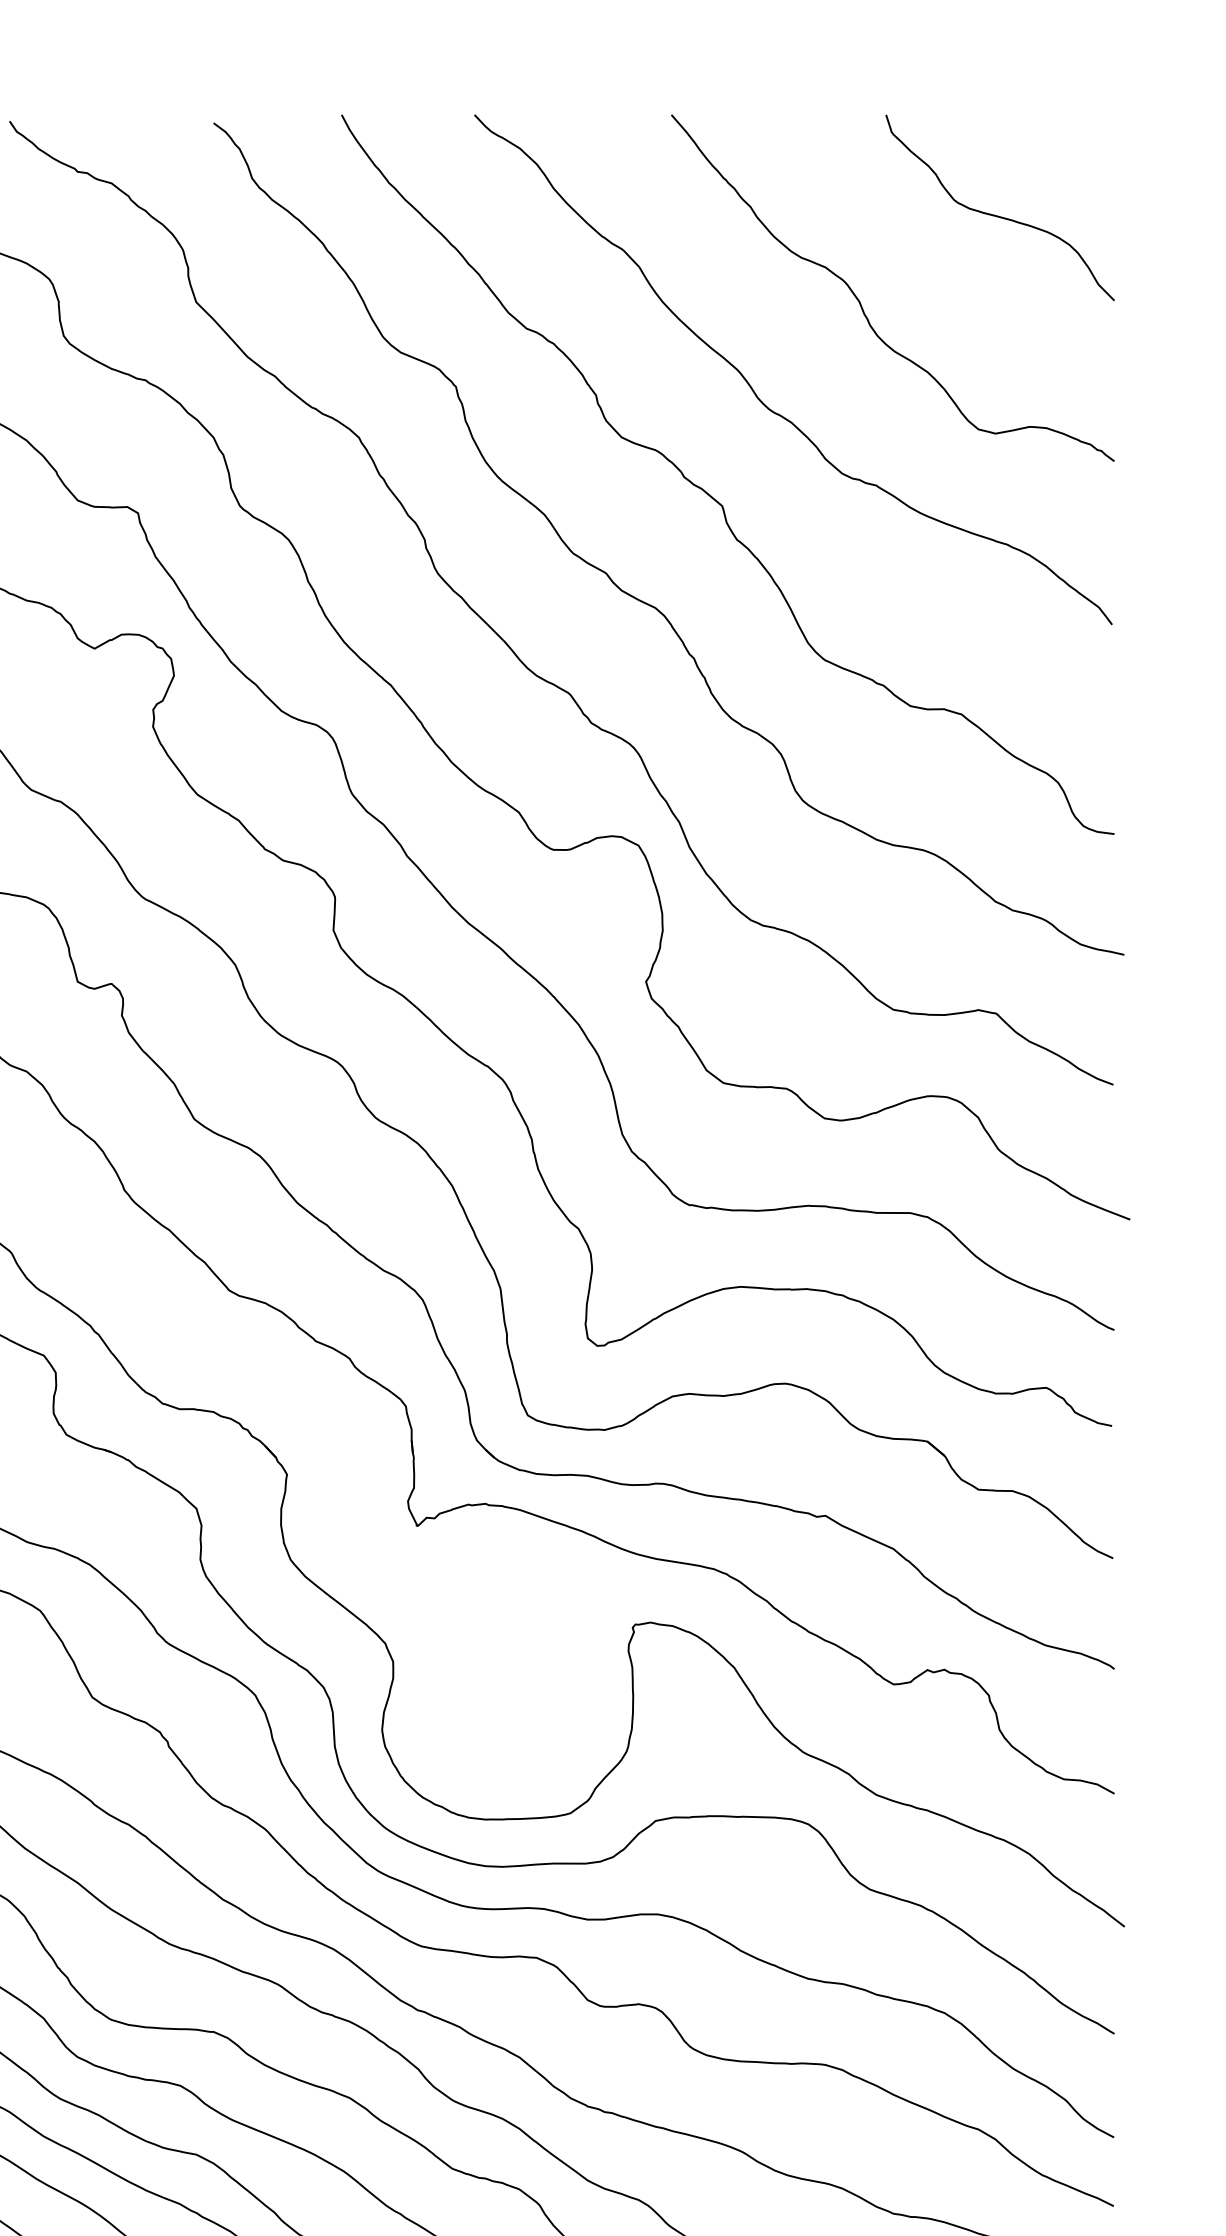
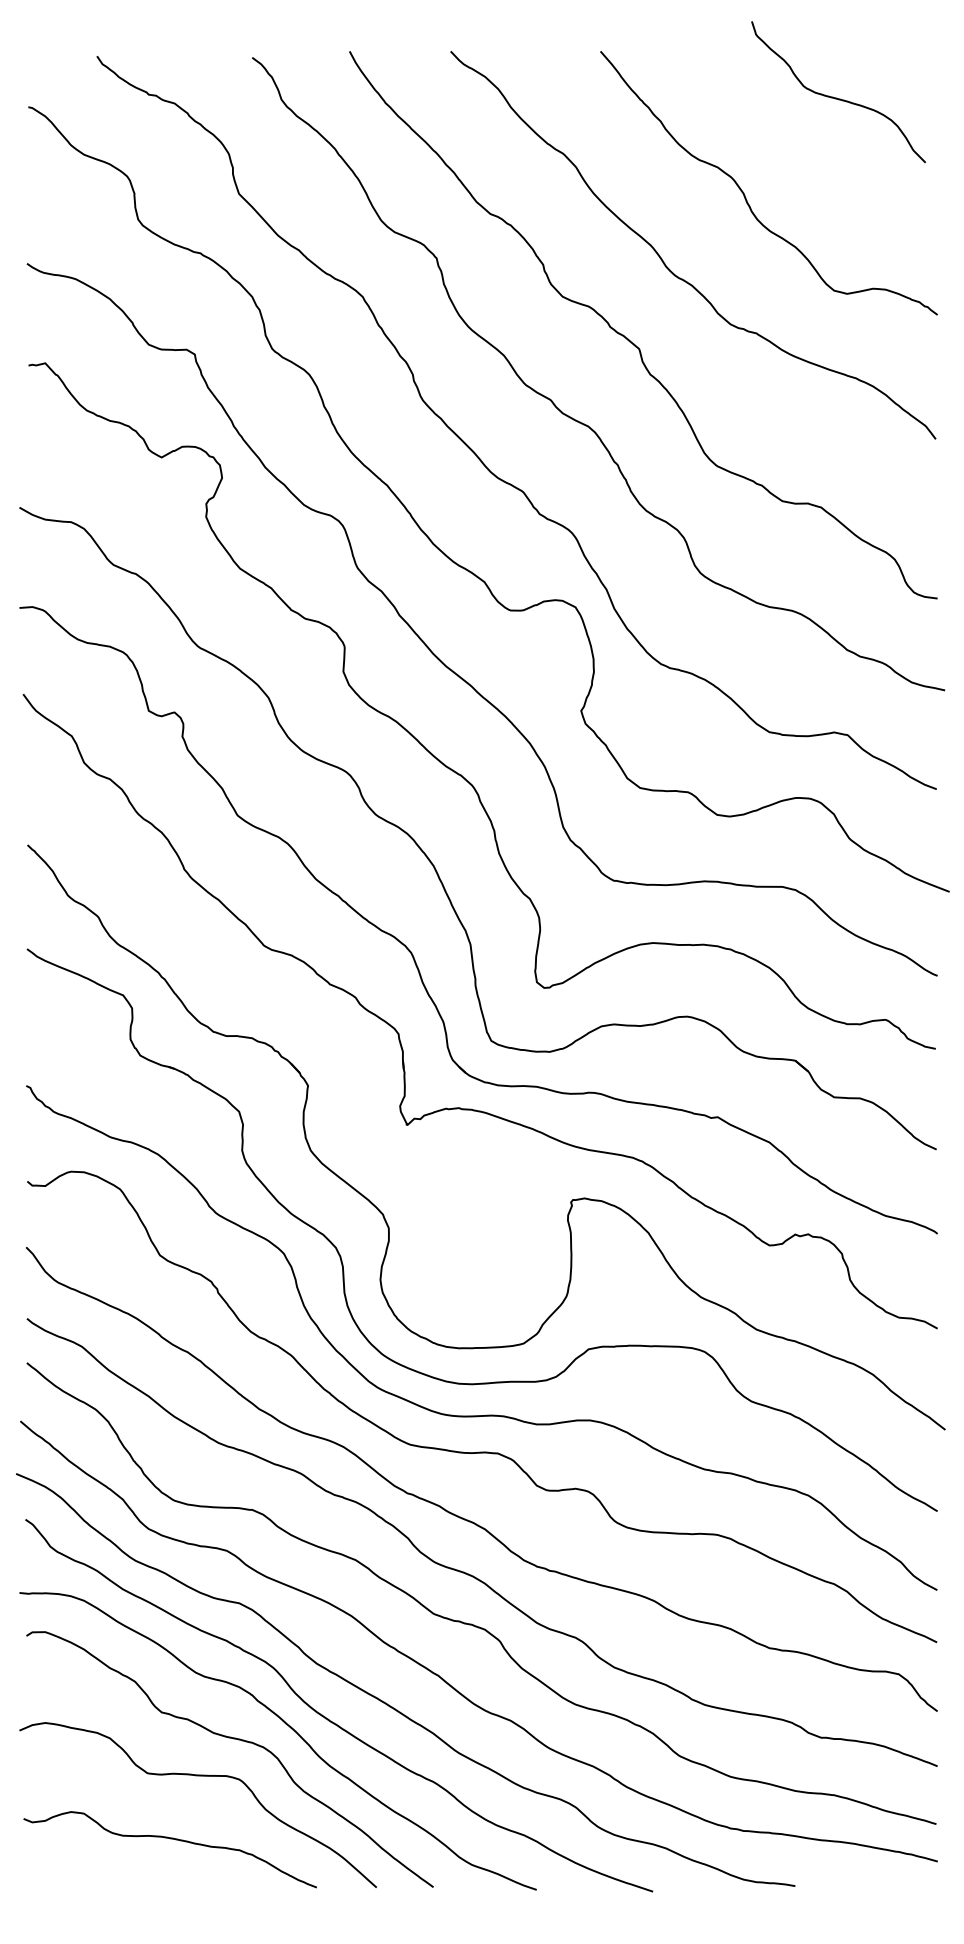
curve: (997, 214) -> (836, 97), moved

